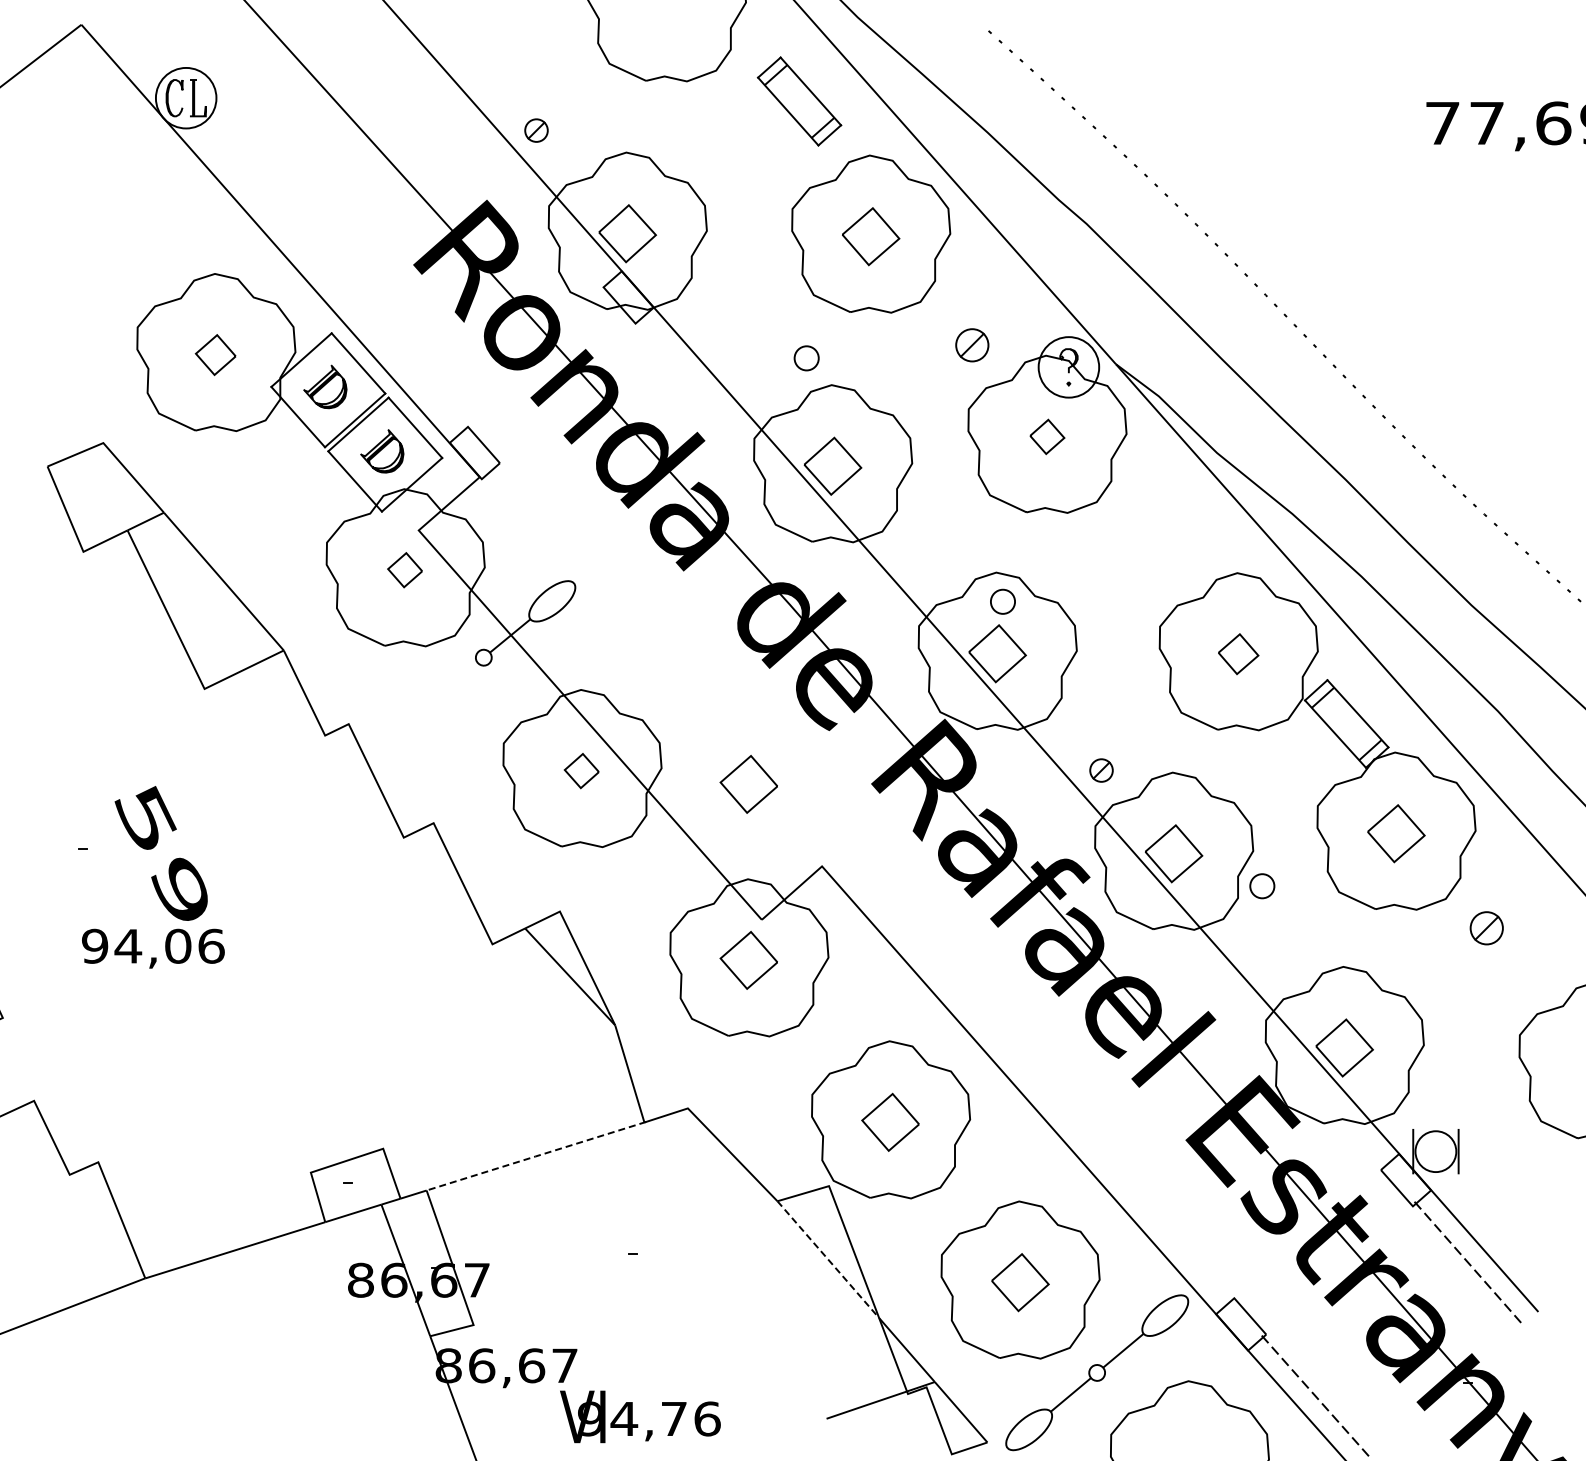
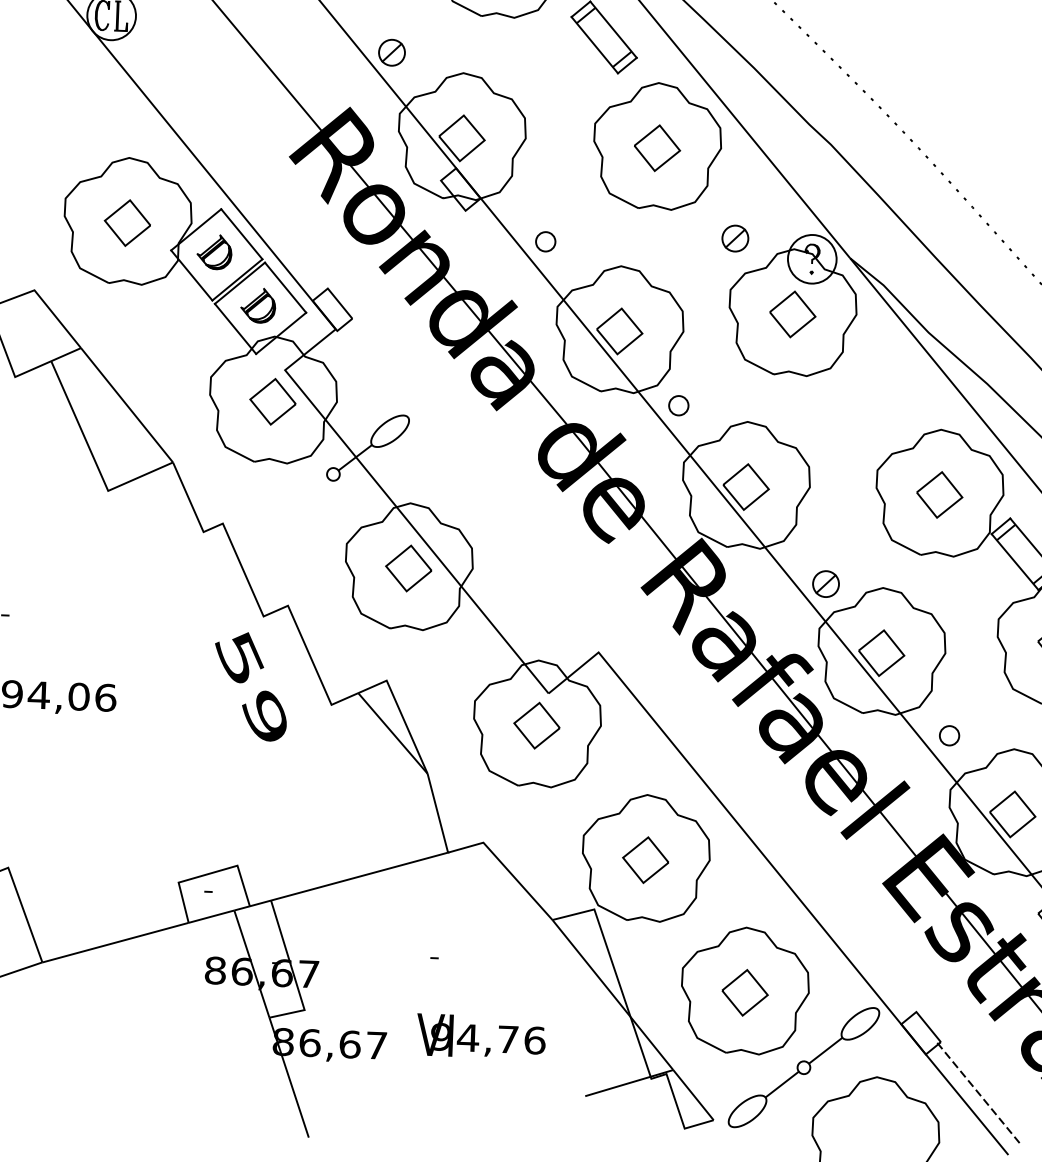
part: (536, 130) -> (392, 52), size x1.43
part: (215, 354) -> (127, 222), size x1.43
part: (806, 358) -> (545, 241), moved
part: (1047, 436) -> (792, 314), size x1.67
part: (404, 569) -> (272, 401), size x1.67
part: (1002, 601) -> (678, 405), moved
part: (1238, 653) -> (939, 494), size x1.43
part: (581, 770) -> (408, 568), size x1.67
part: (1101, 770) -> (826, 584), size x1.43
part: (748, 784) -> (542, 584), removed
text: (160, 853) -> (250, 686), moved
part: (1262, 886) -> (949, 735), moved
line: (536, 1156) -> (360, 876), dashed -> solid
line: (828, 1260) -> (591, 969), dashed -> solid
text: (640, 1416) -> (481, 1036), moved

